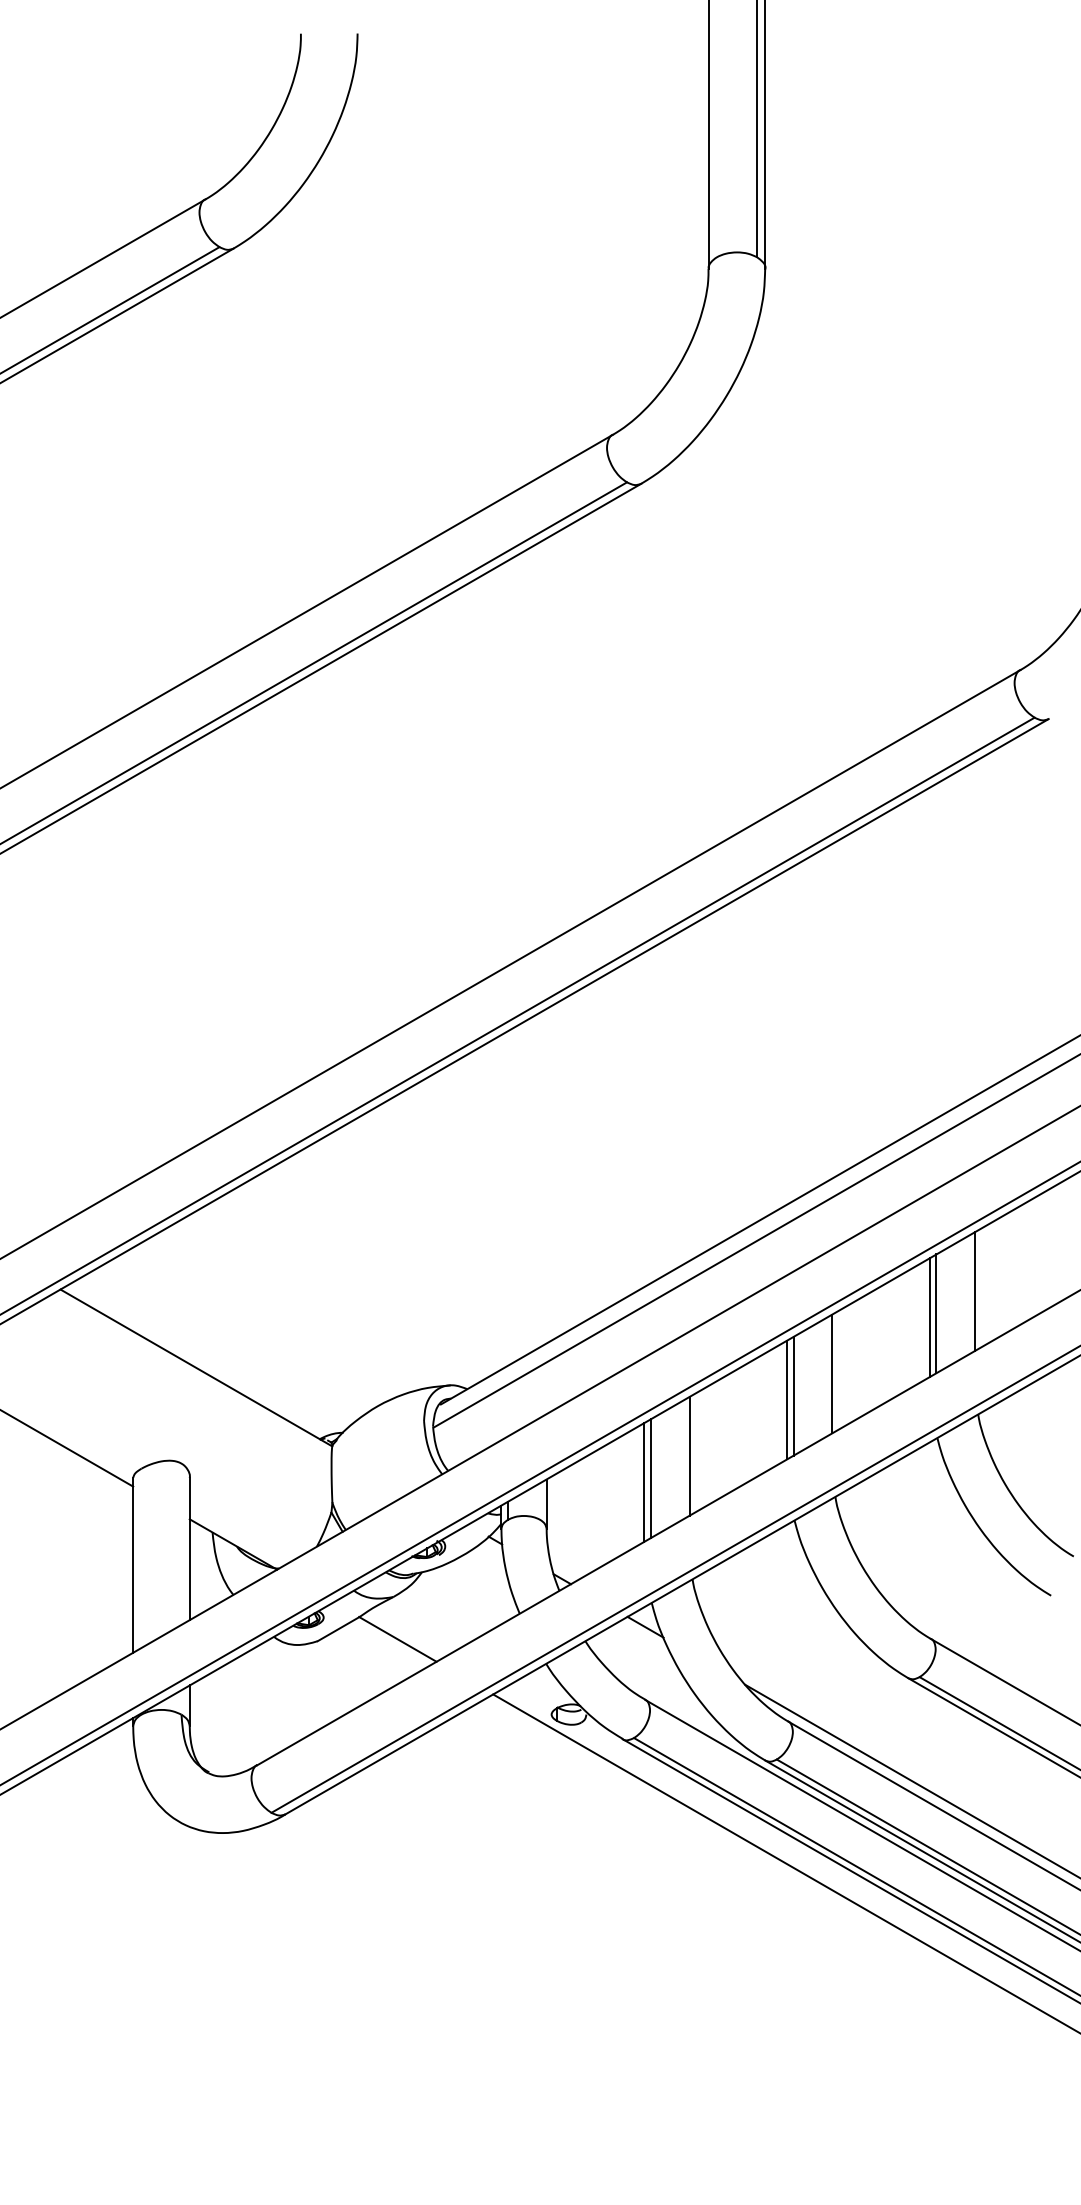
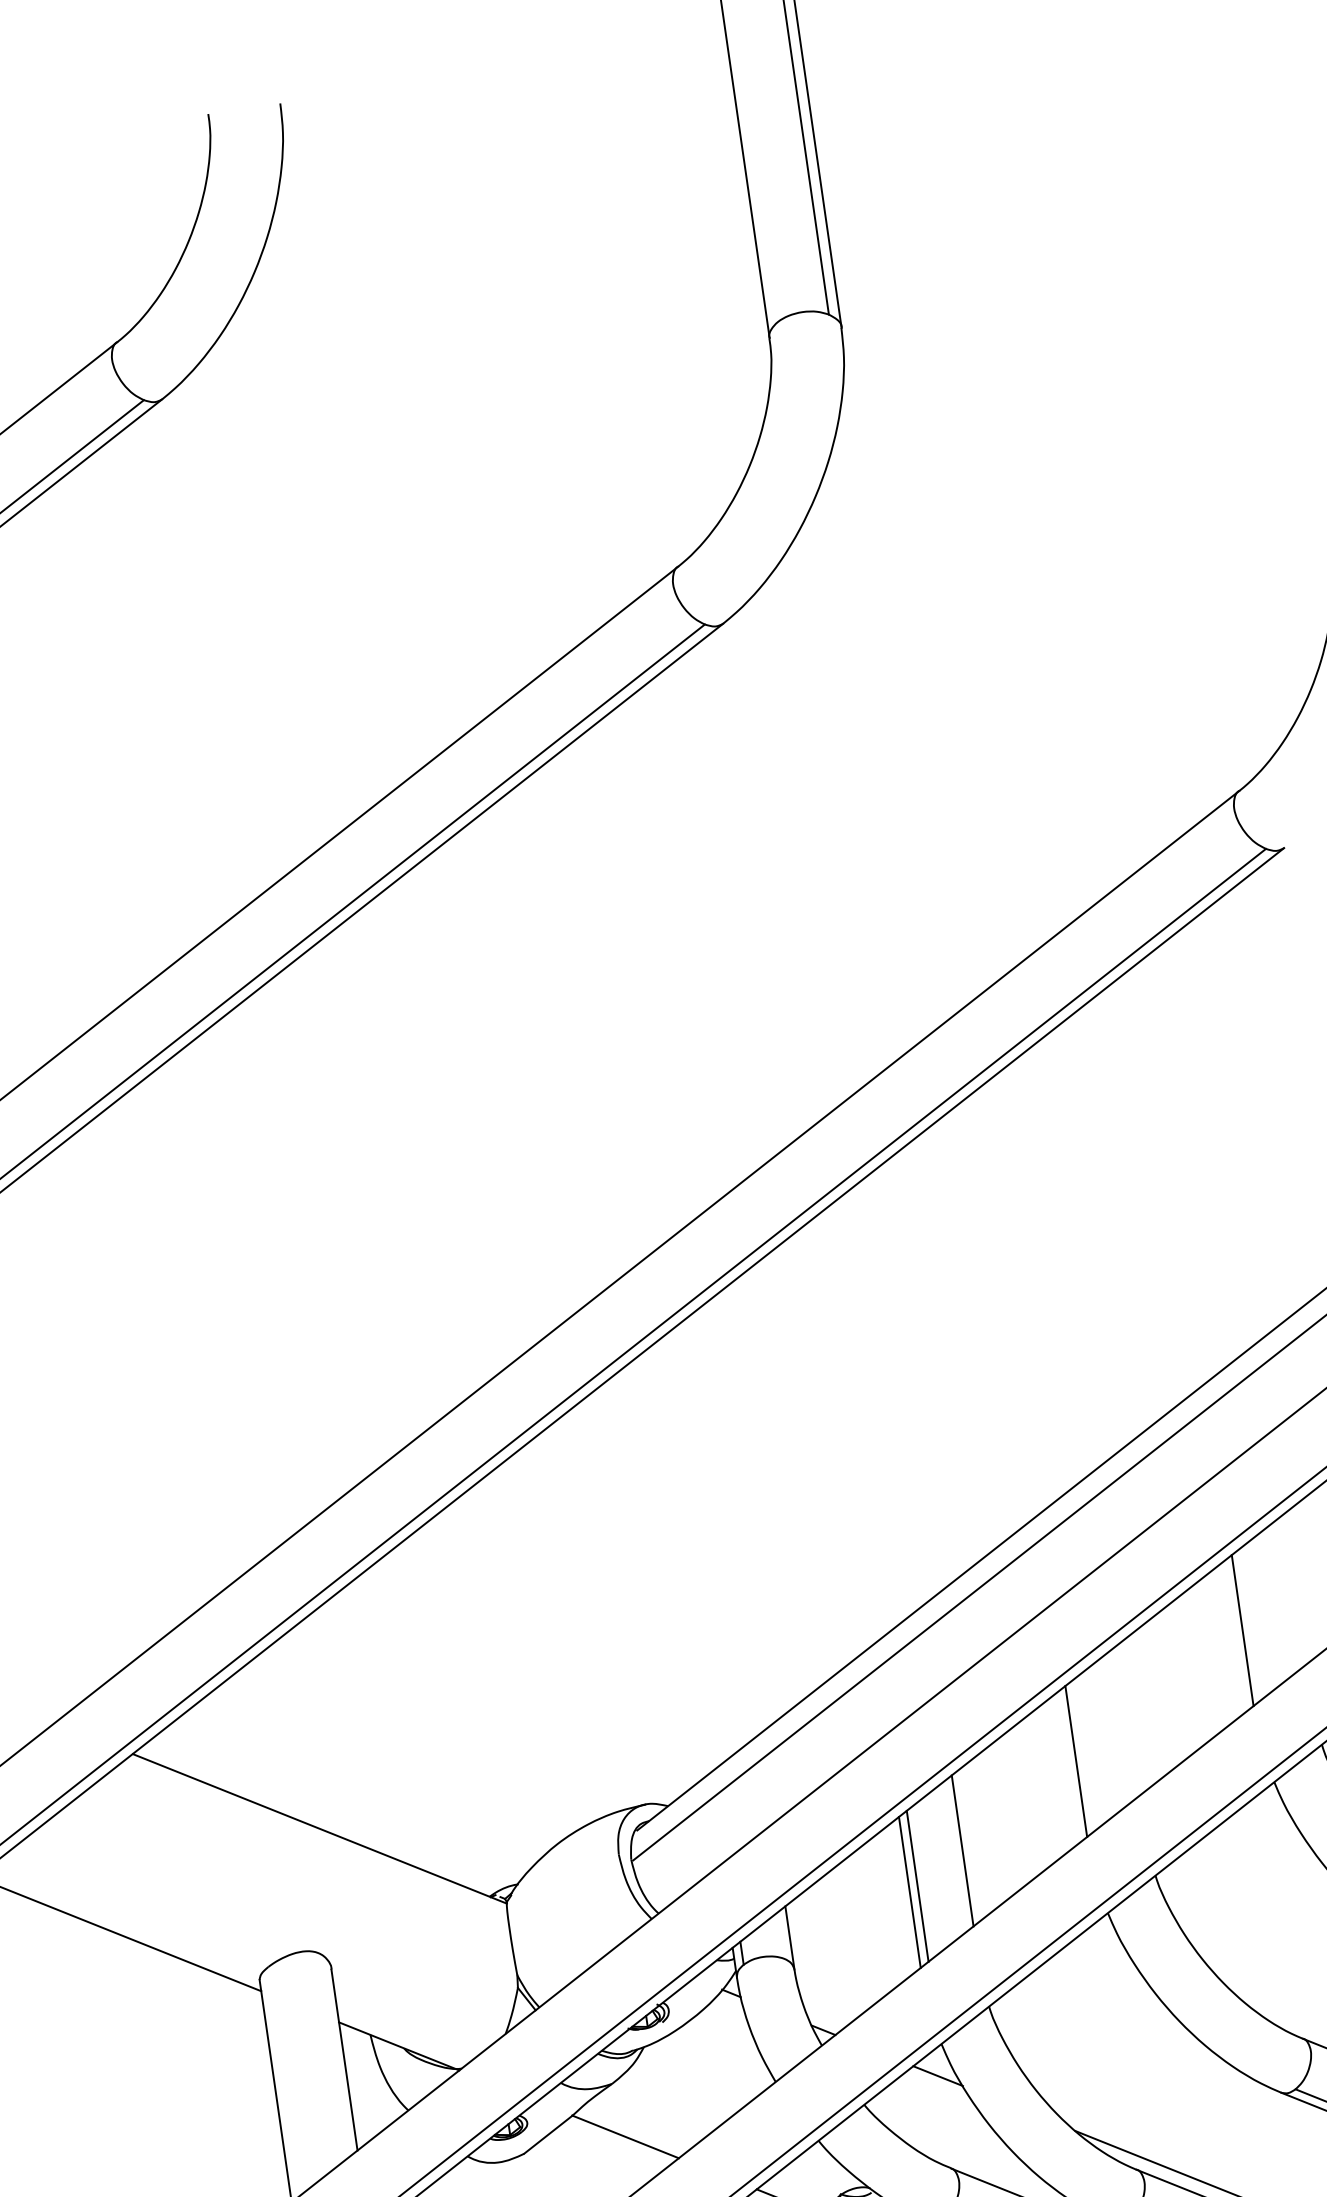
line: (975, 1291) -> (1295, 1588), removed
line: (936, 1313) -> (1250, 1624), removed
line: (832, 1373) -> (1129, 1719), removed
line: (793, 1395) -> (1083, 1754), removed

